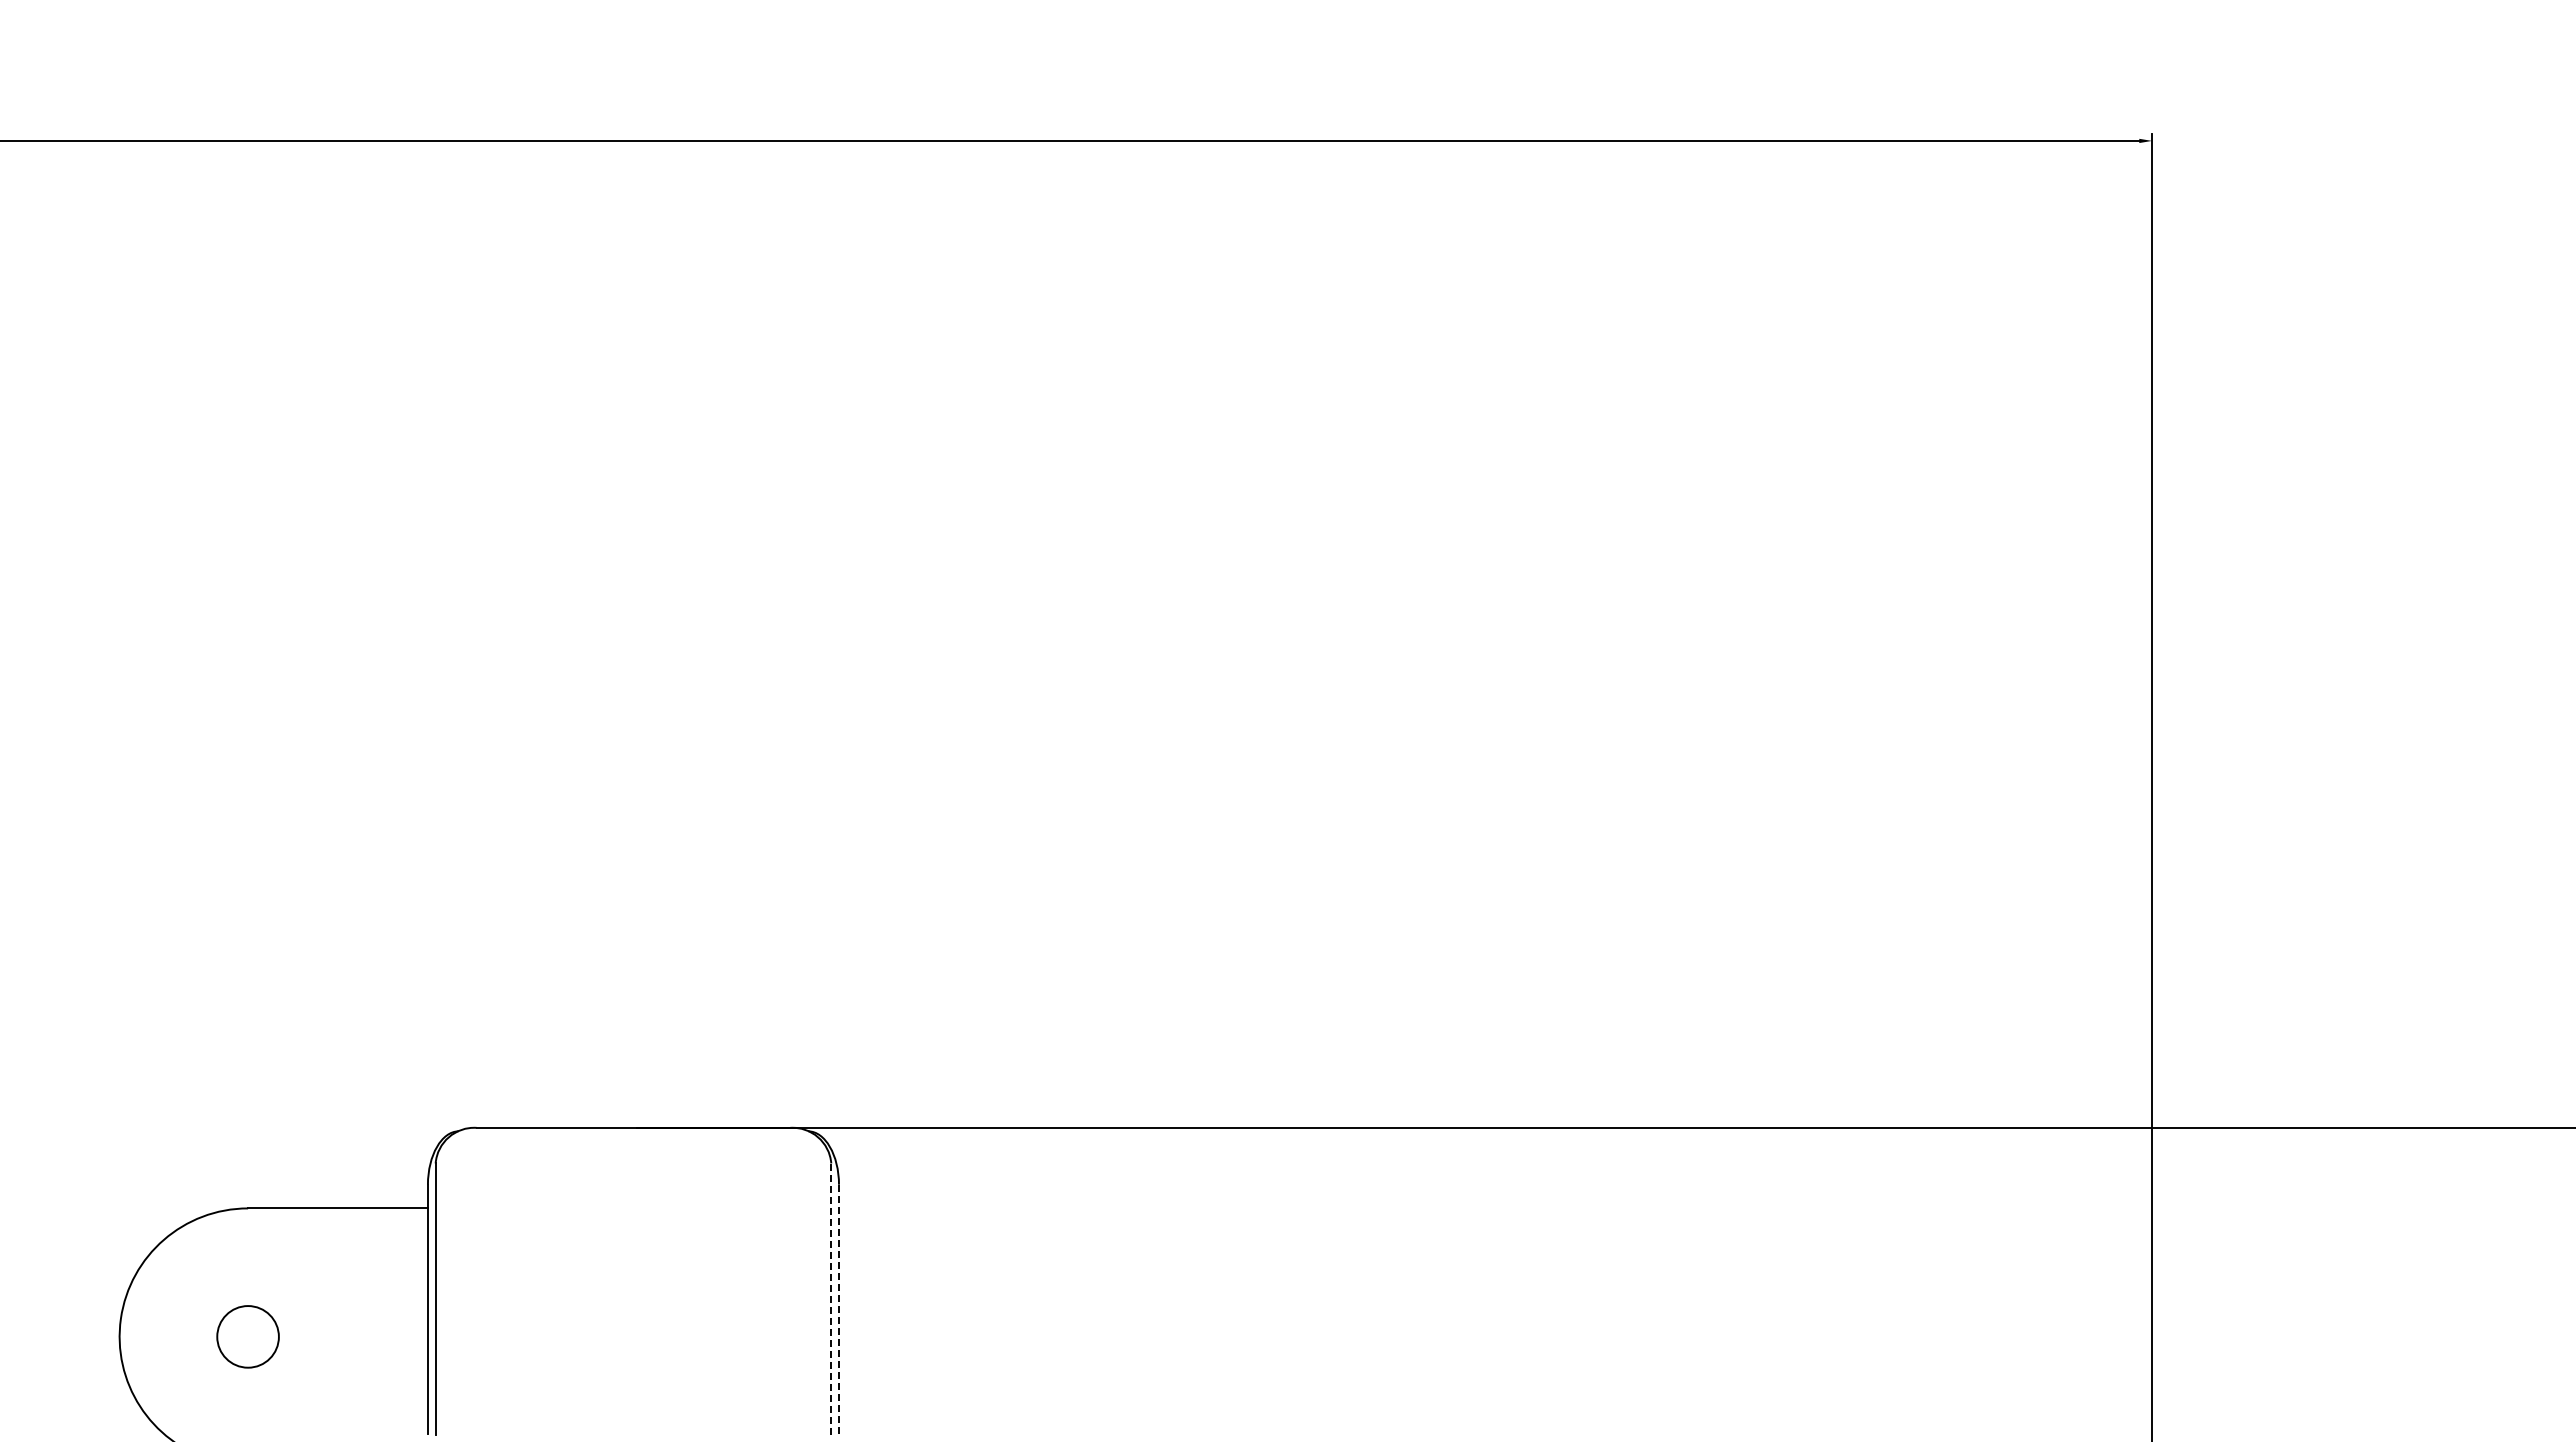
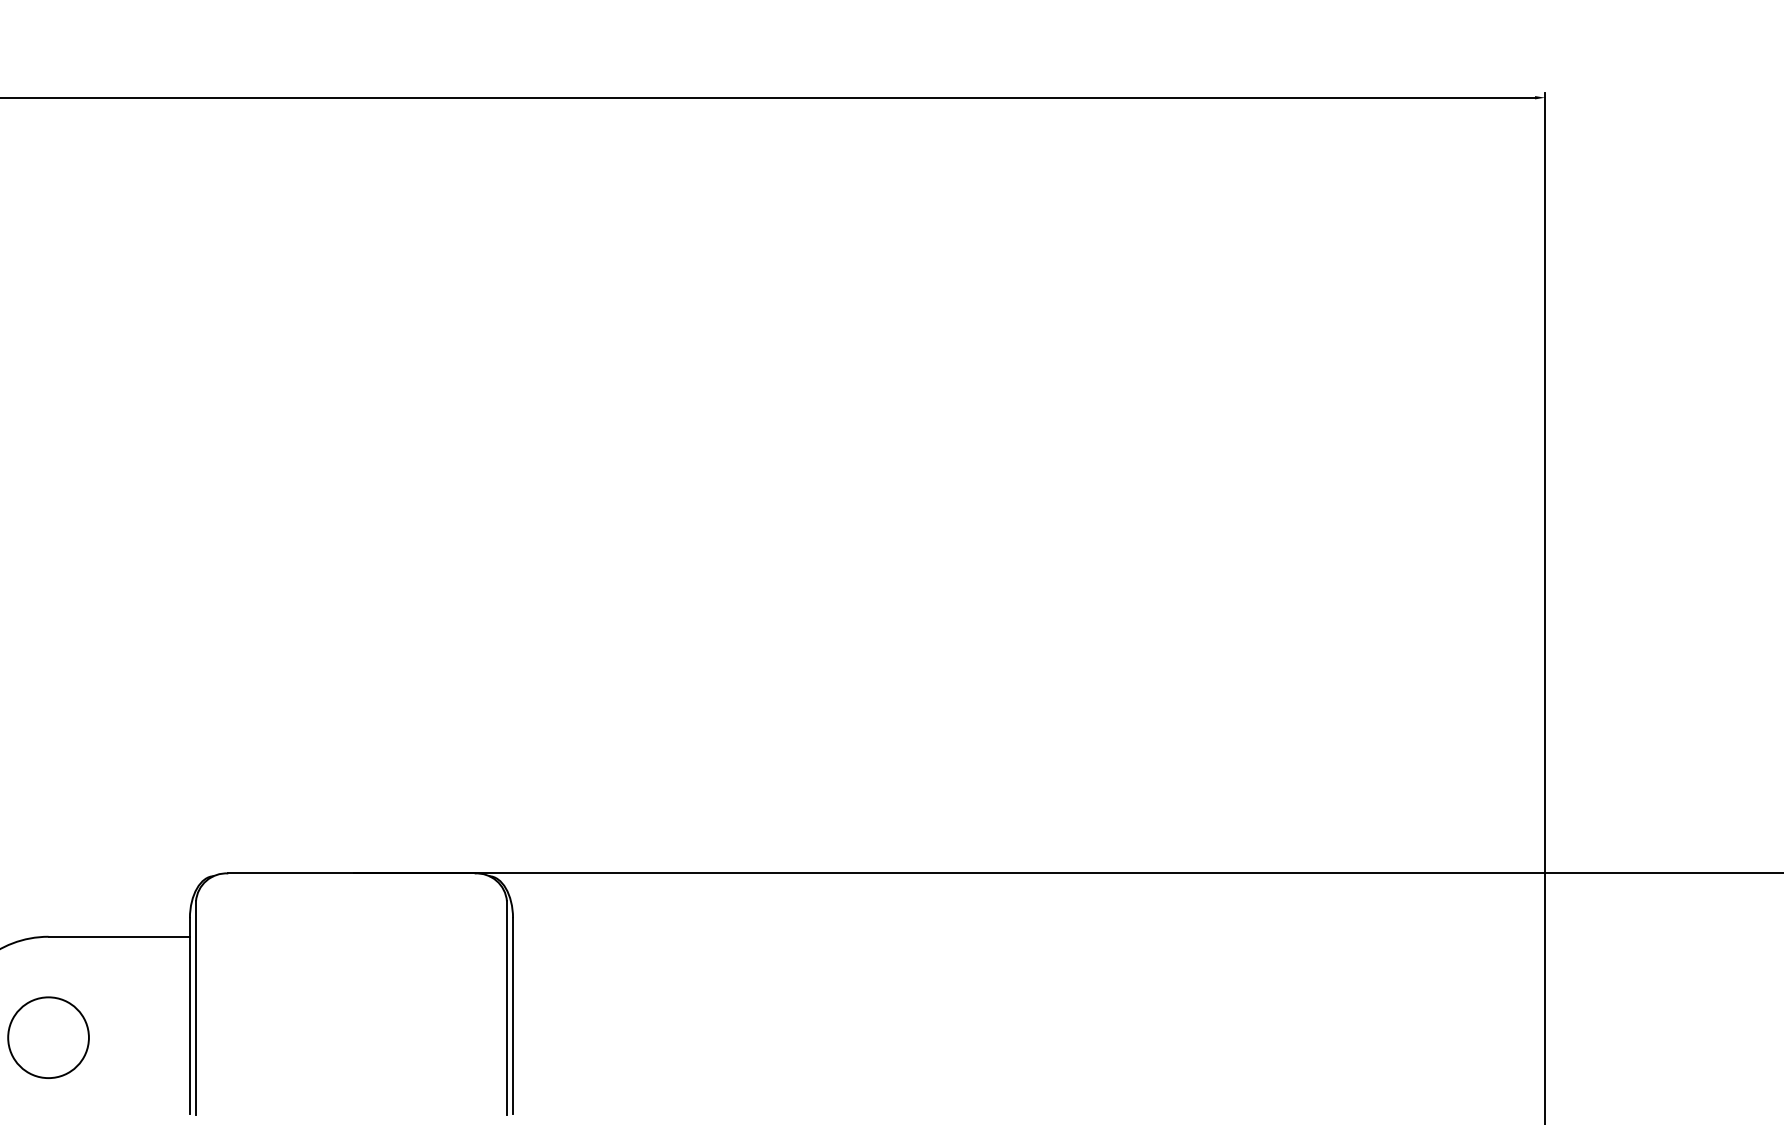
line: (831, 1299) -> (507, 1008), dashed -> solid
line: (839, 1309) -> (513, 1016), dashed -> solid
circle: (247, 1336) -> (48, 1037), size x1.67

